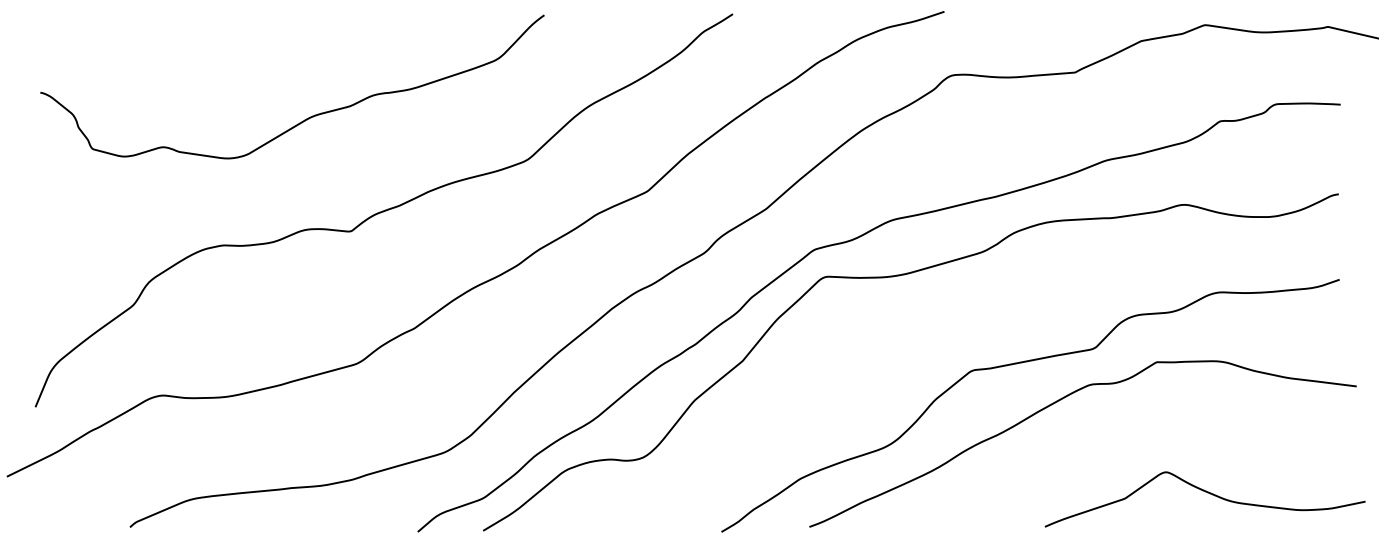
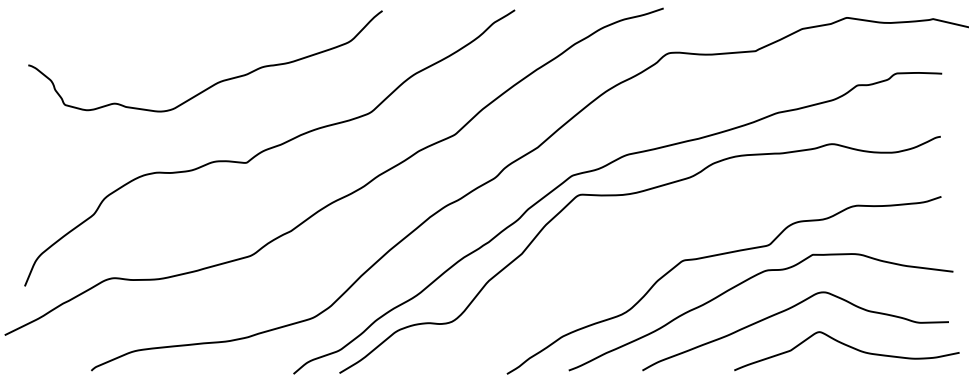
curve: (1122, 440) -> (788, 309), added

